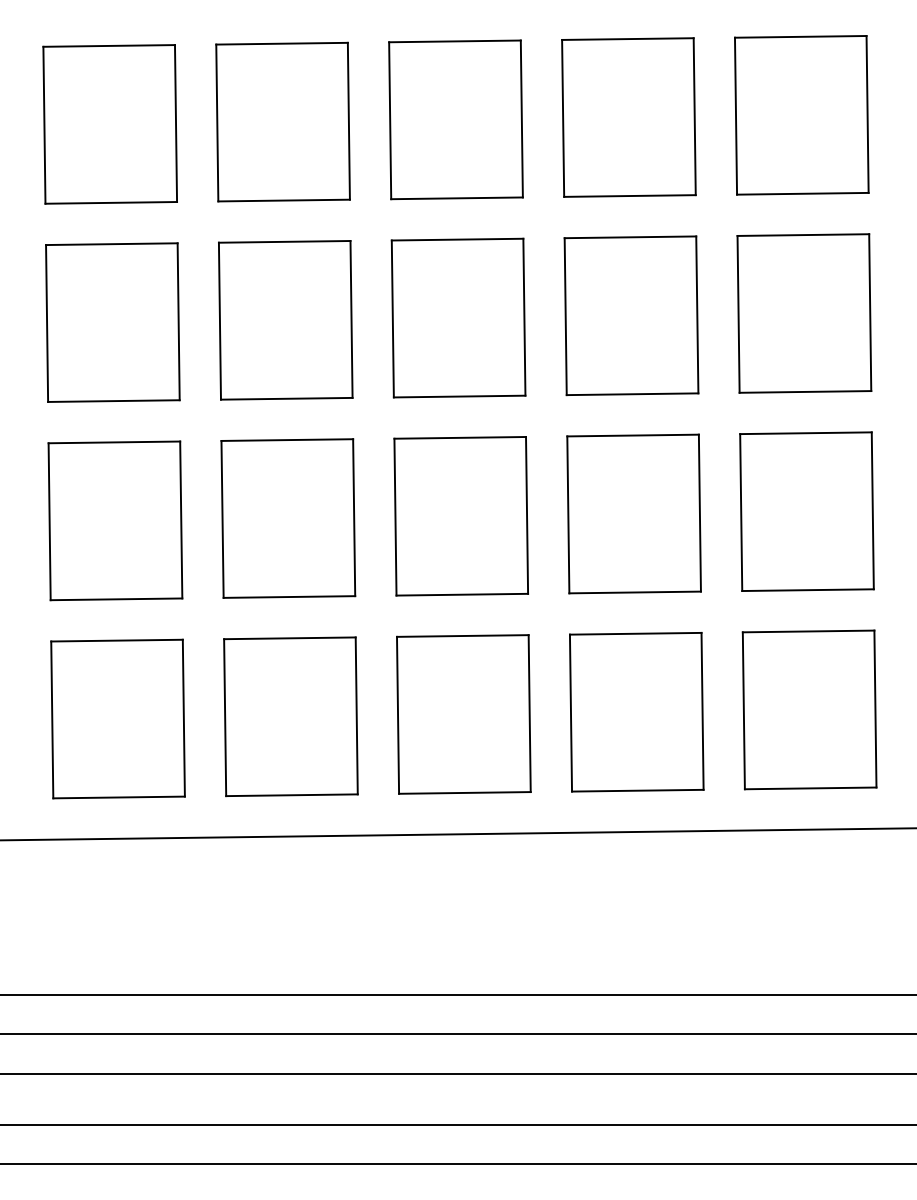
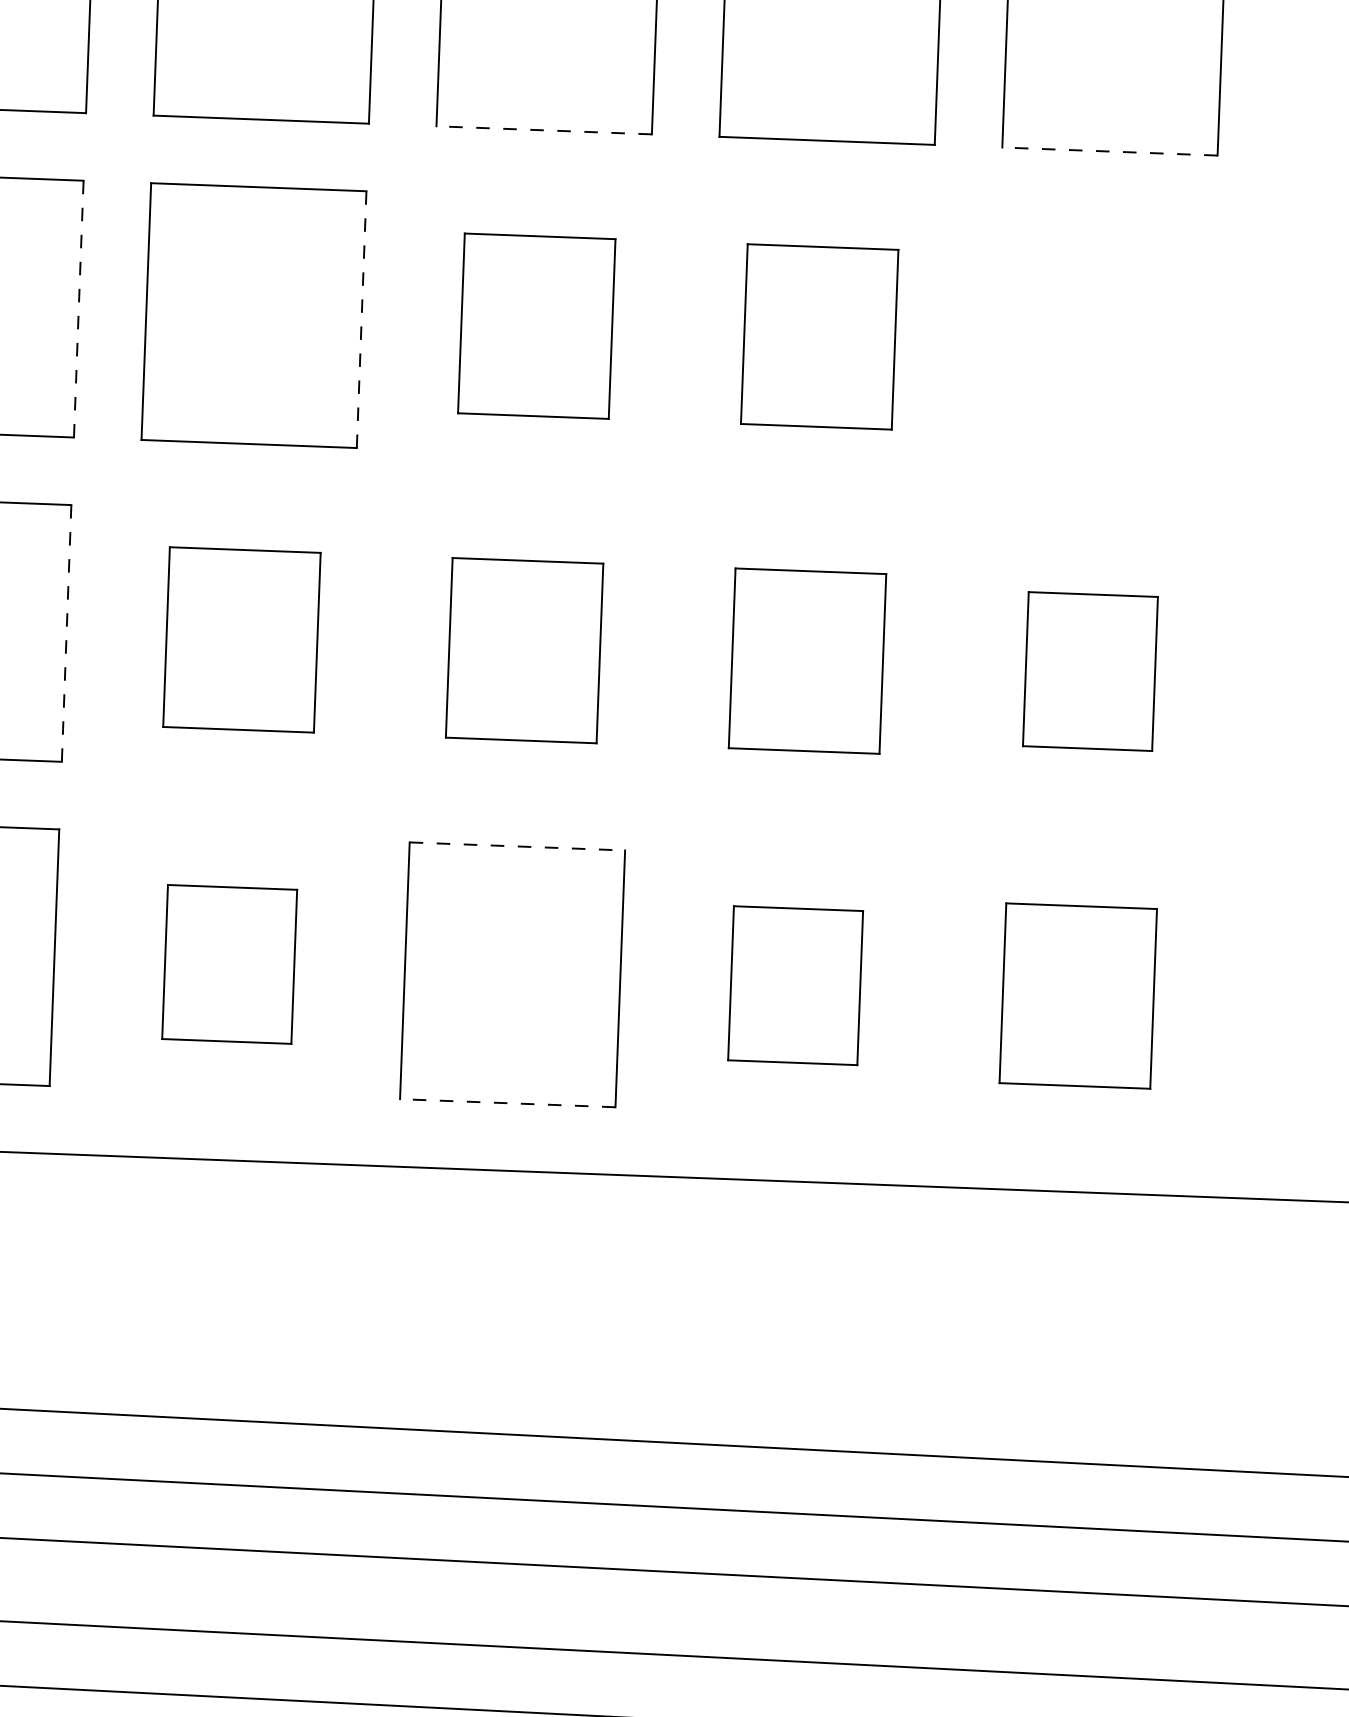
line: (802, 193) -> (1109, 151), solid -> dashed
line: (457, 198) -> (544, 130), solid -> dashed
part: (804, 313) -> (1102, 347), removed
part: (631, 315) -> (819, 336), size x0.7
part: (458, 317) -> (536, 325), size x0.7
line: (351, 319) -> (361, 319), solid -> dashed
line: (178, 322) -> (78, 310), solid -> dashed
part: (806, 511) -> (1089, 671), size x0.6
part: (633, 513) -> (806, 660), size x0.7
part: (460, 516) -> (523, 650), size x0.7
part: (288, 518) -> (242, 639), size x0.7
line: (181, 520) -> (66, 634), solid -> dashed
line: (462, 636) -> (516, 847), solid -> dashed
part: (809, 709) -> (1078, 995), size x0.7
part: (636, 712) -> (795, 985), size x0.6
part: (290, 716) -> (228, 963), size x0.6
line: (464, 792) -> (507, 1102), solid -> dashed

